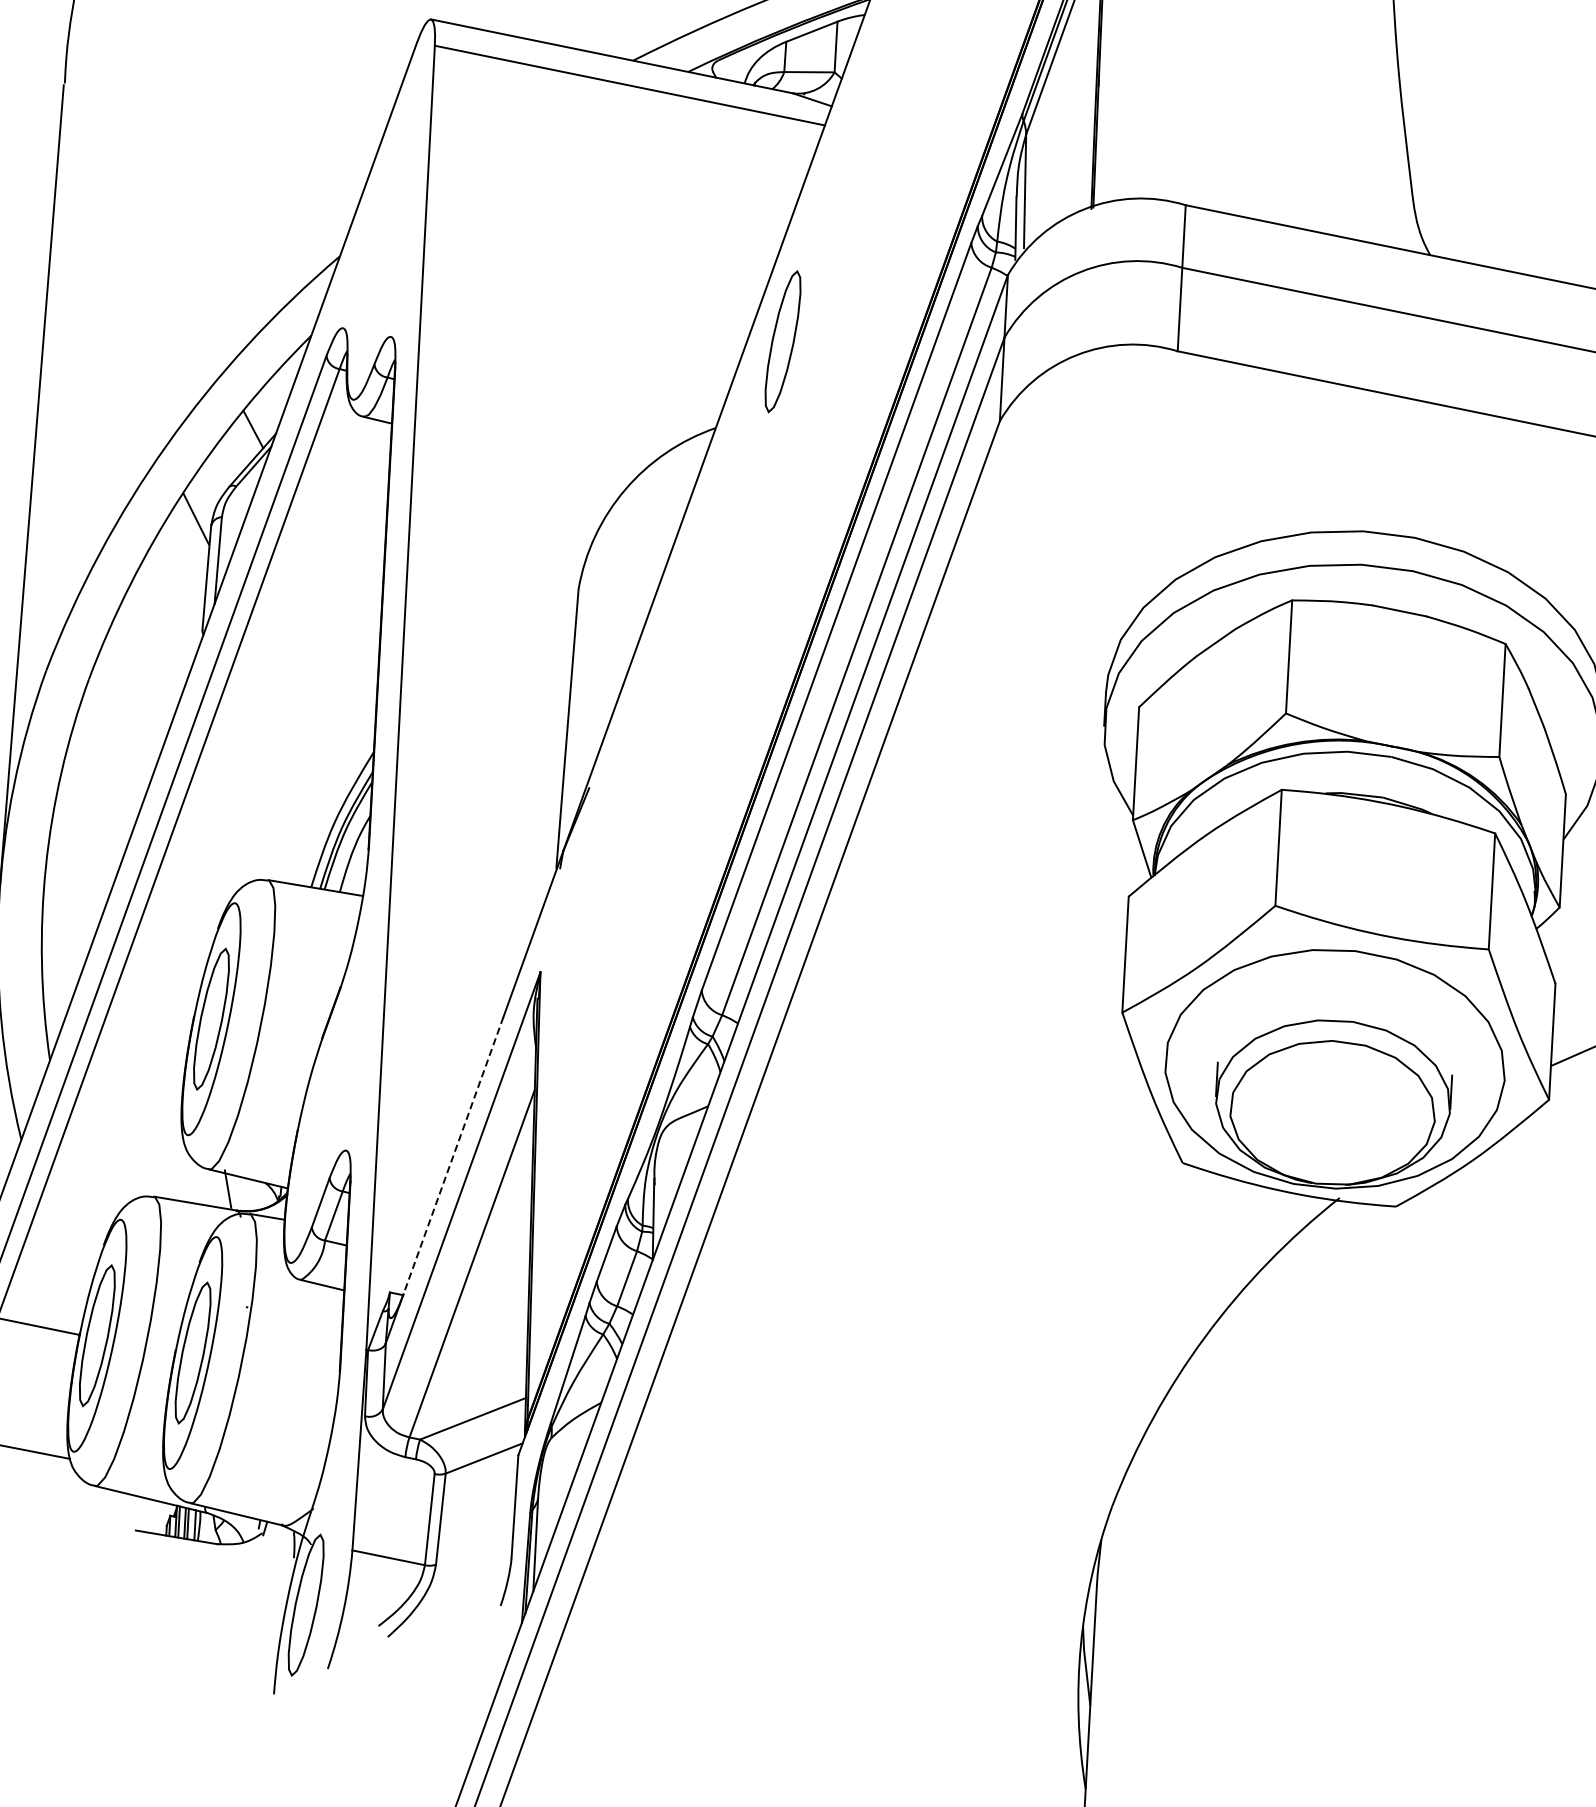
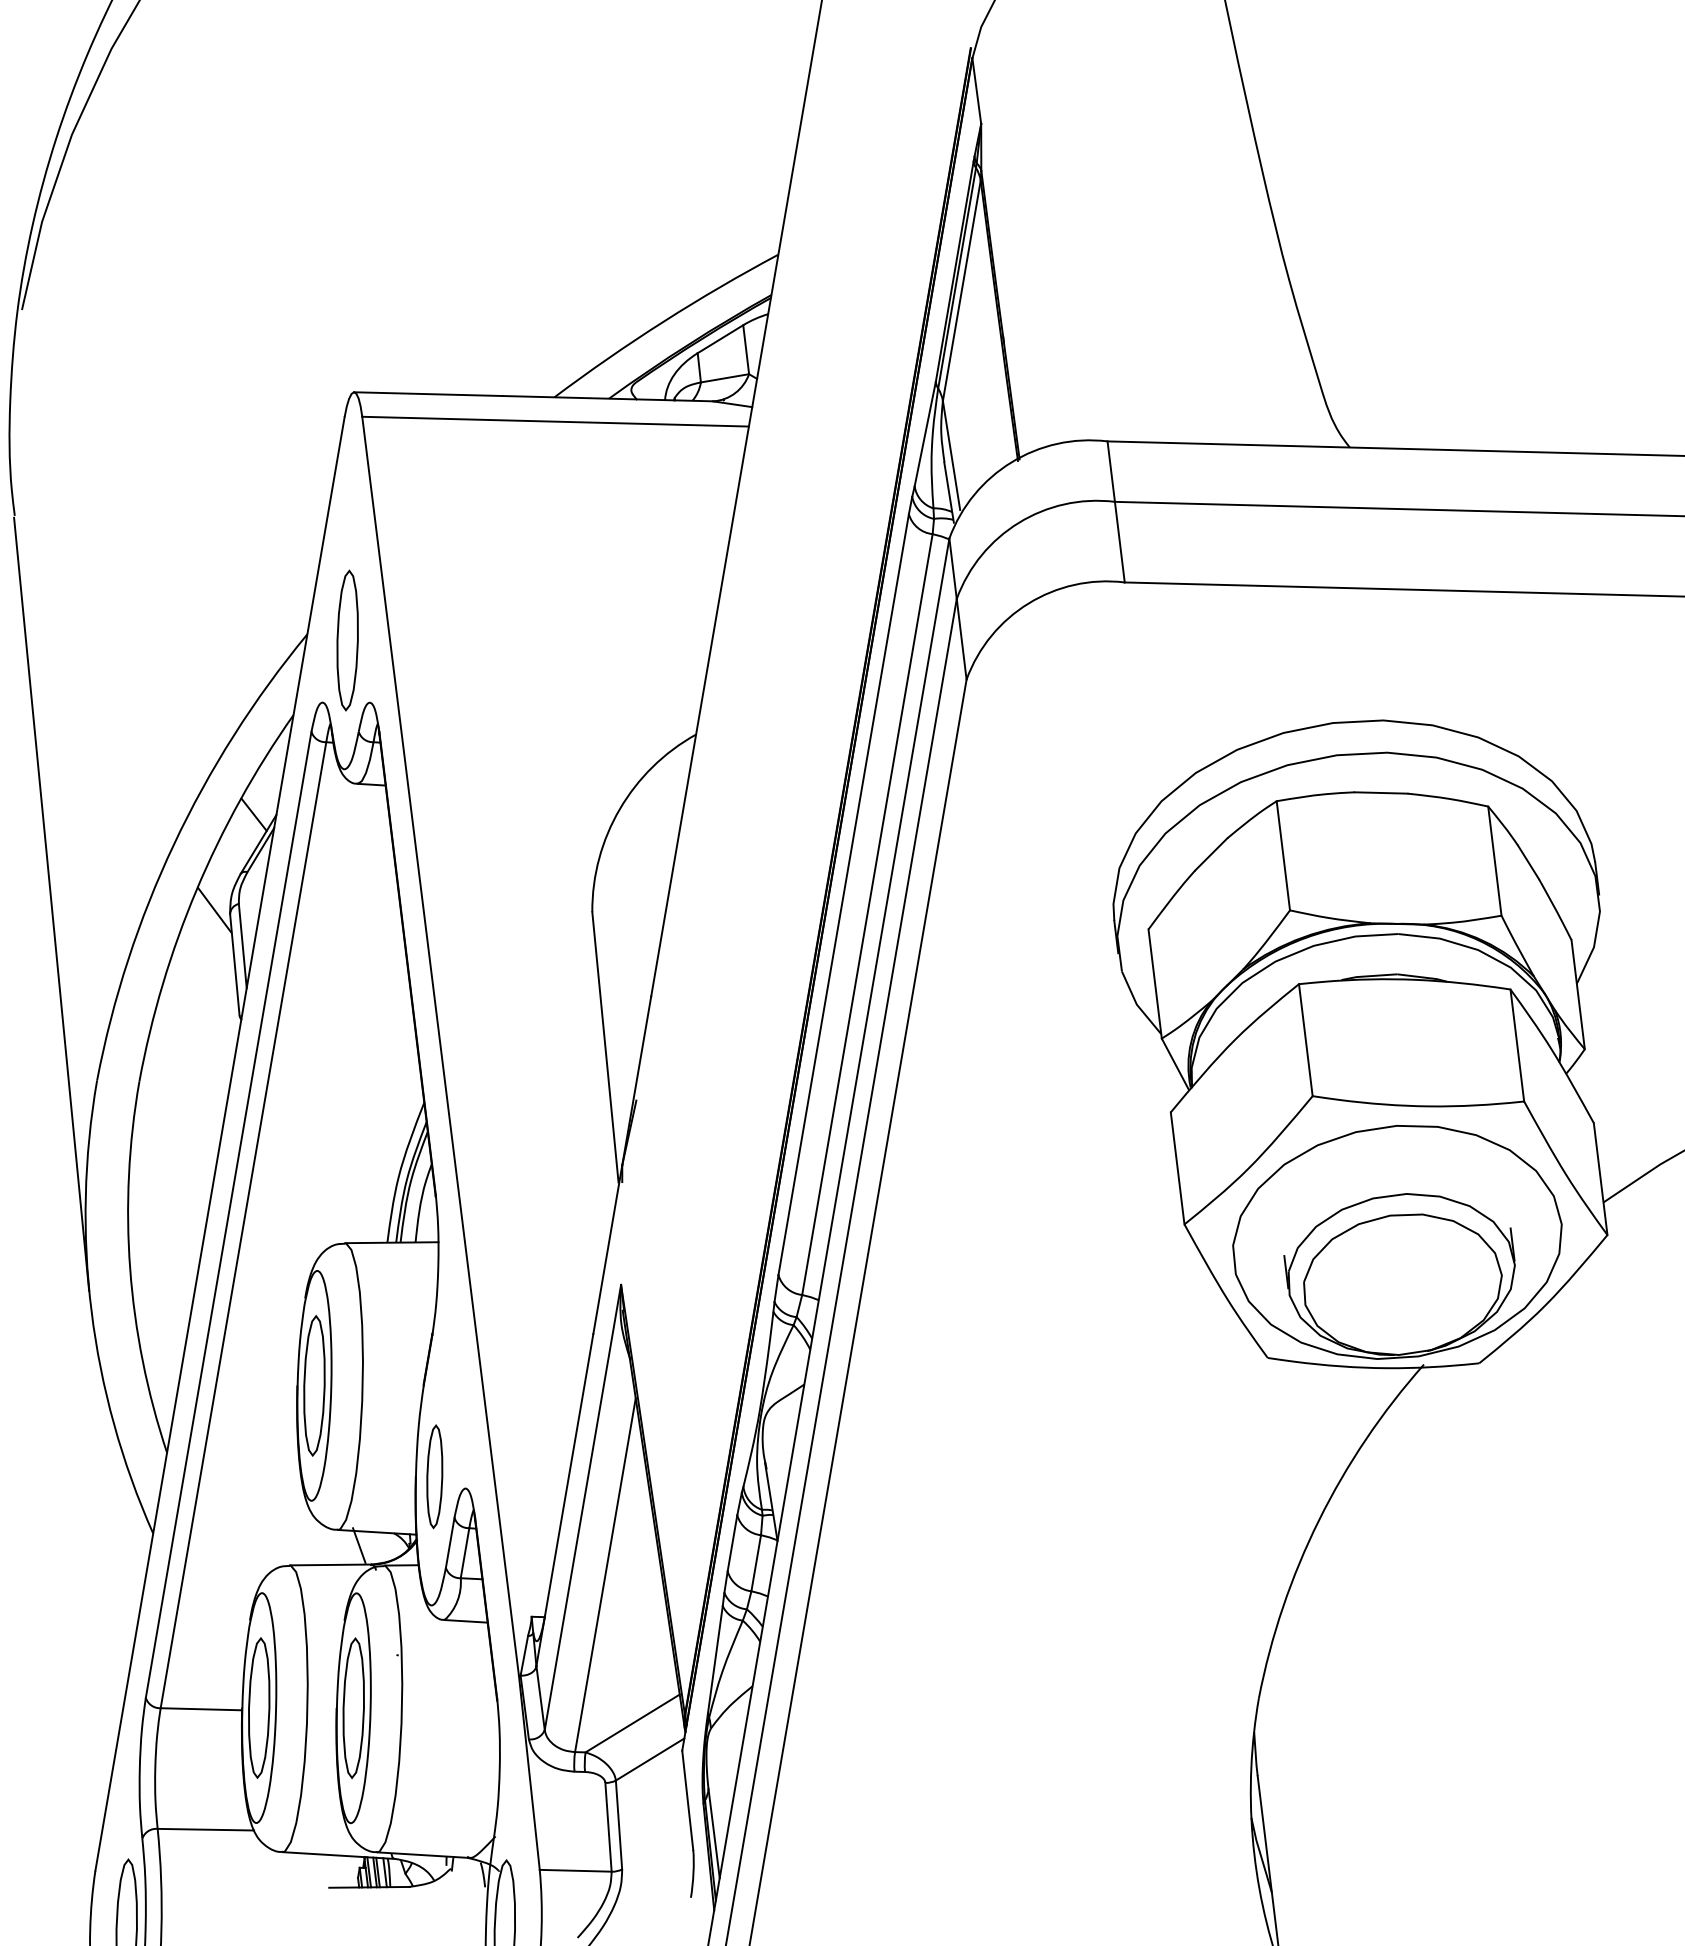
part: (782, 341) -> (347, 640), moved
part: (316, 1132) -> (434, 1476), added
line: (453, 1156) -> (569, 1475), dashed -> solid

